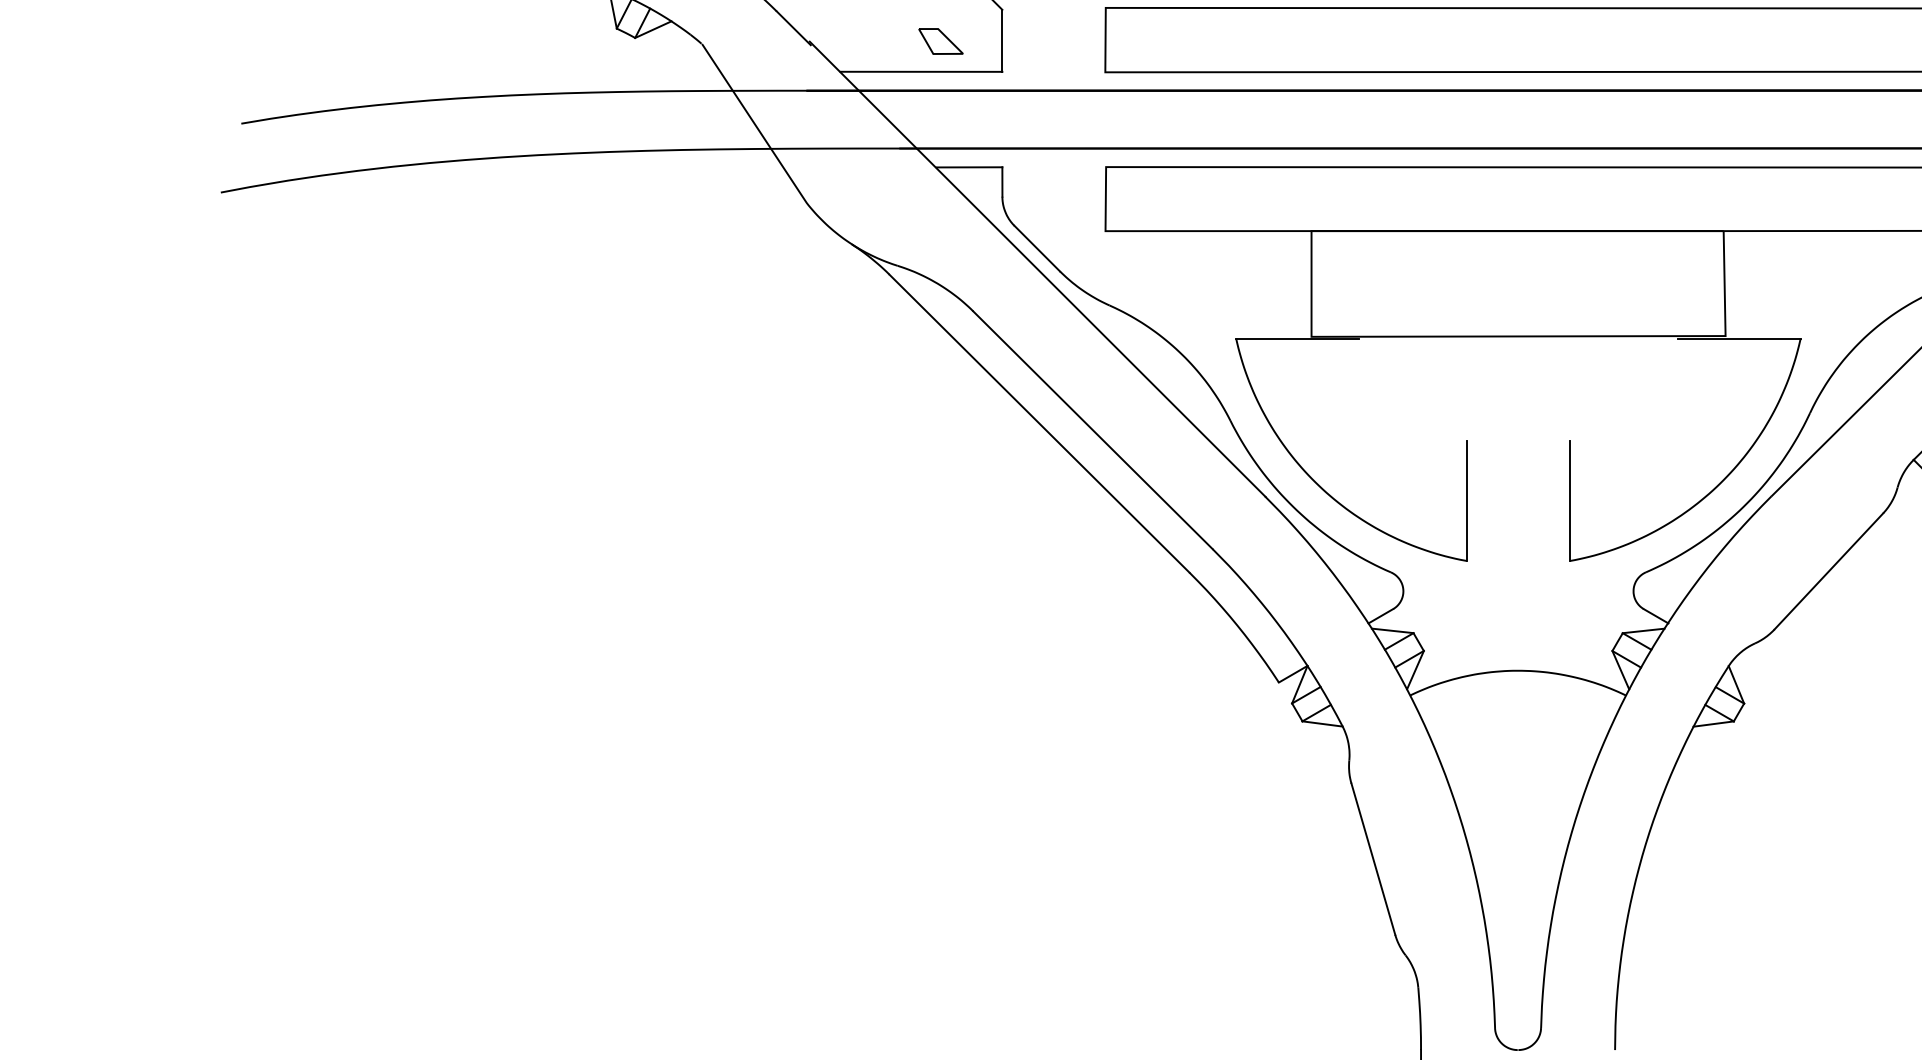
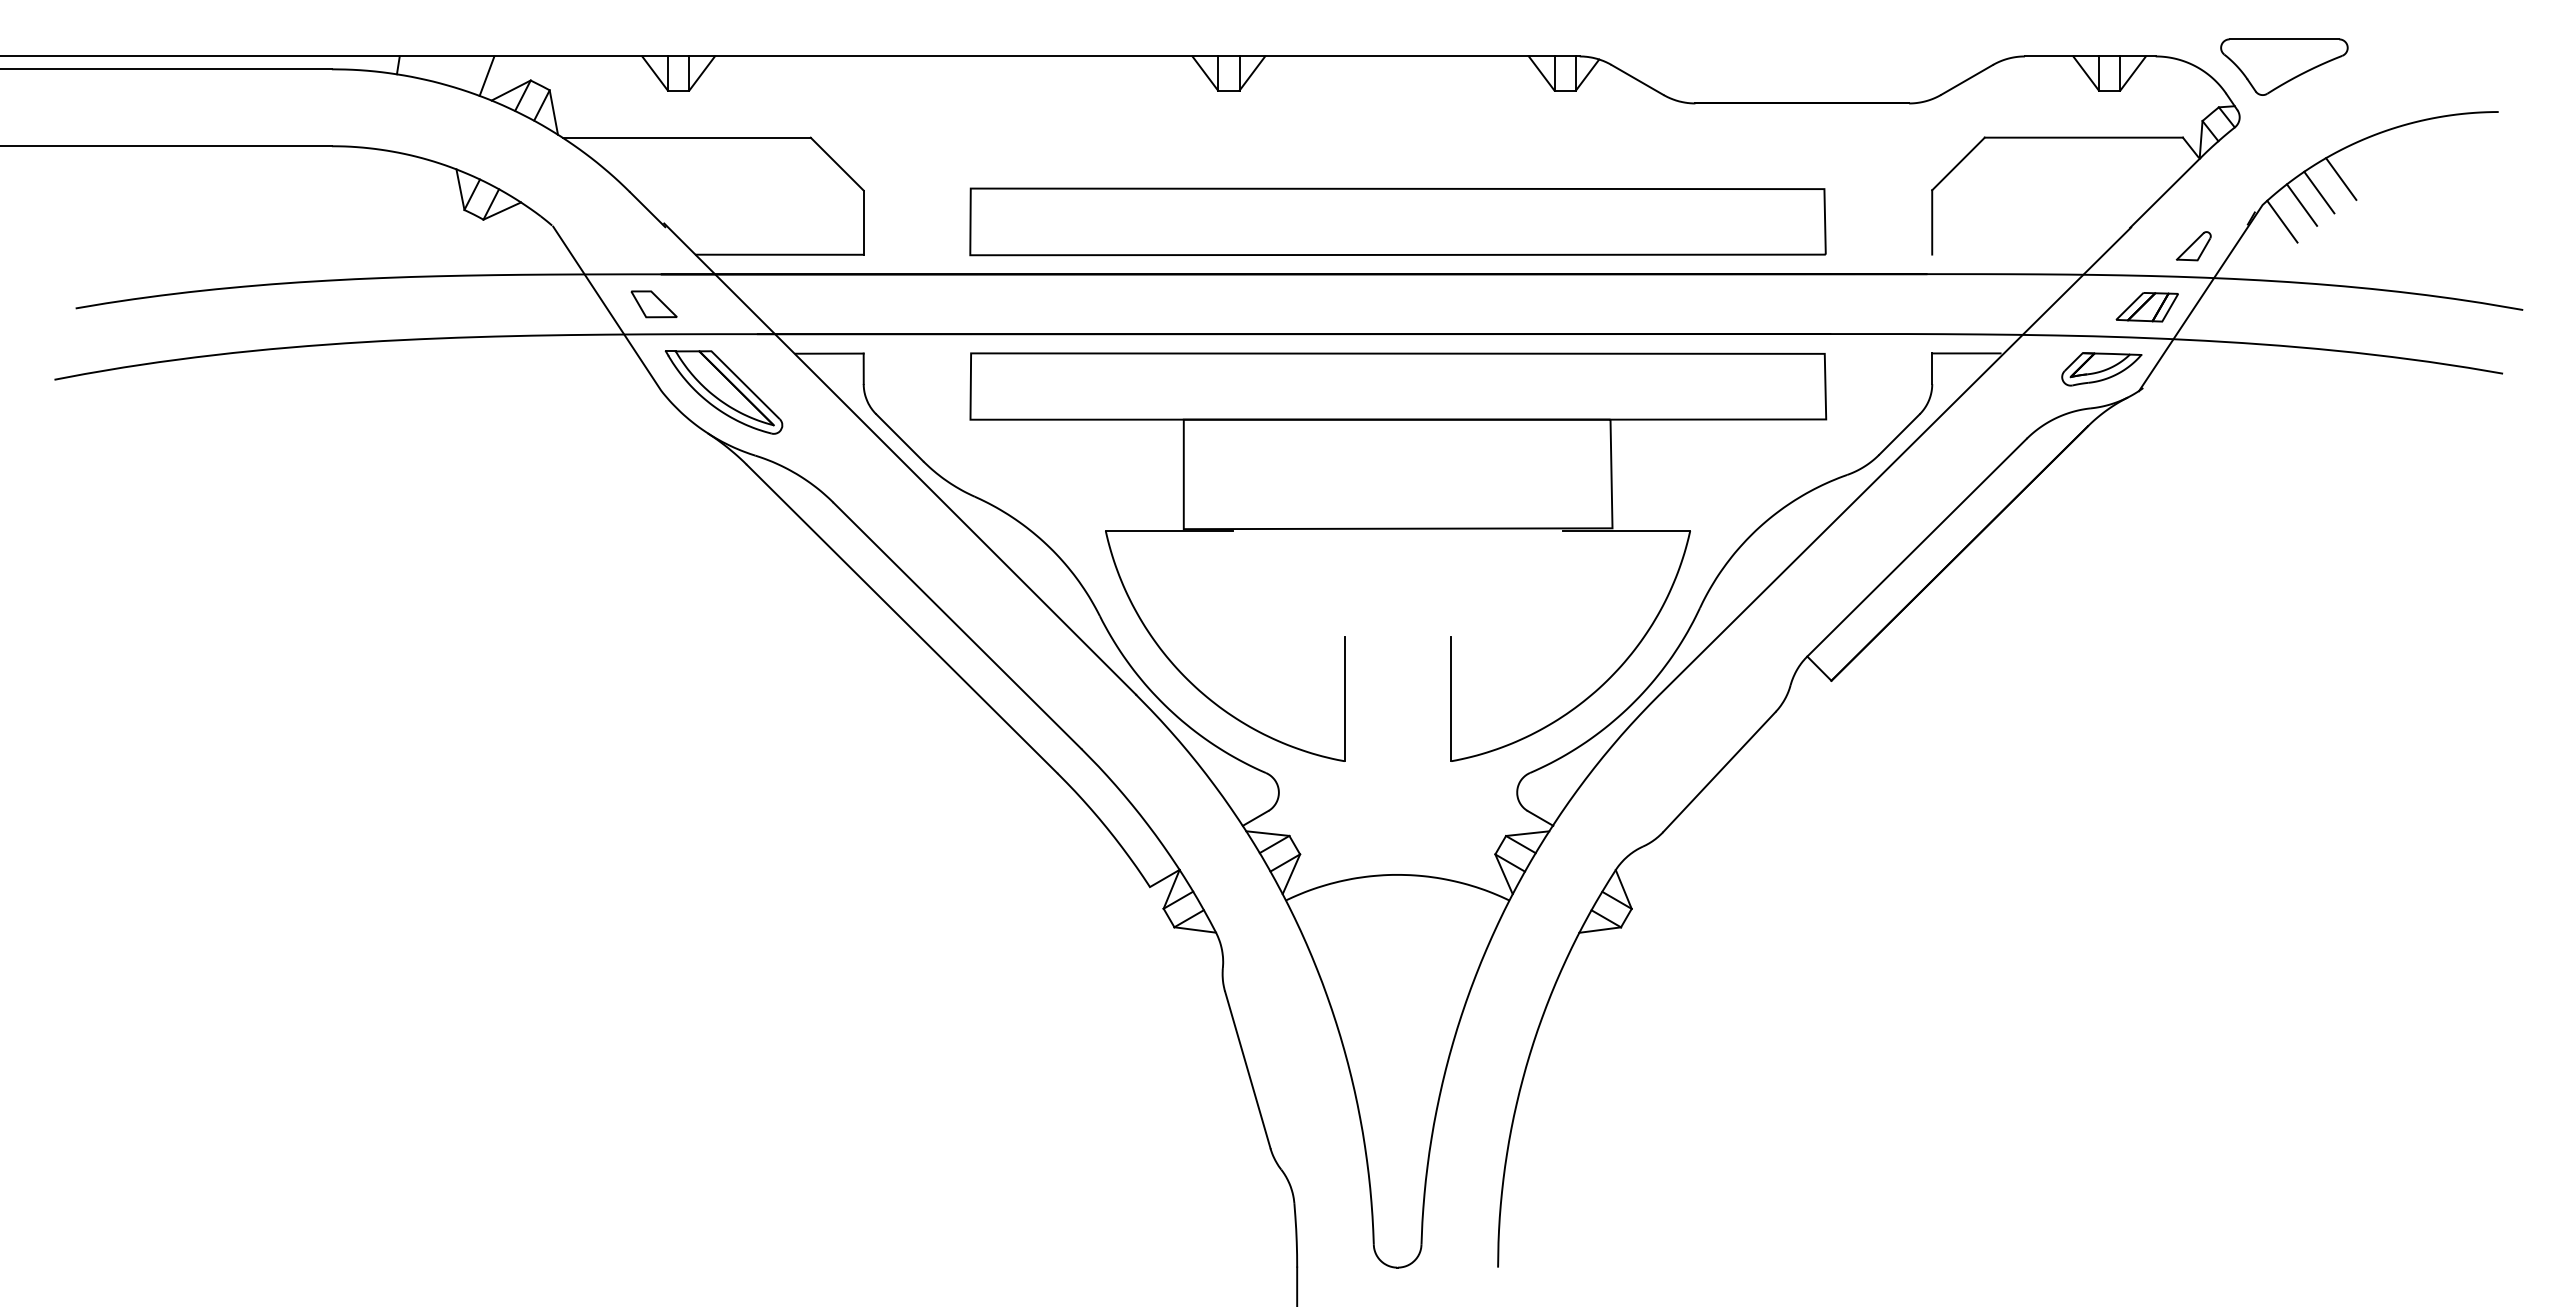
part: (940, 41) -> (653, 304), moved
part: (866, 204) -> (723, 392), added

